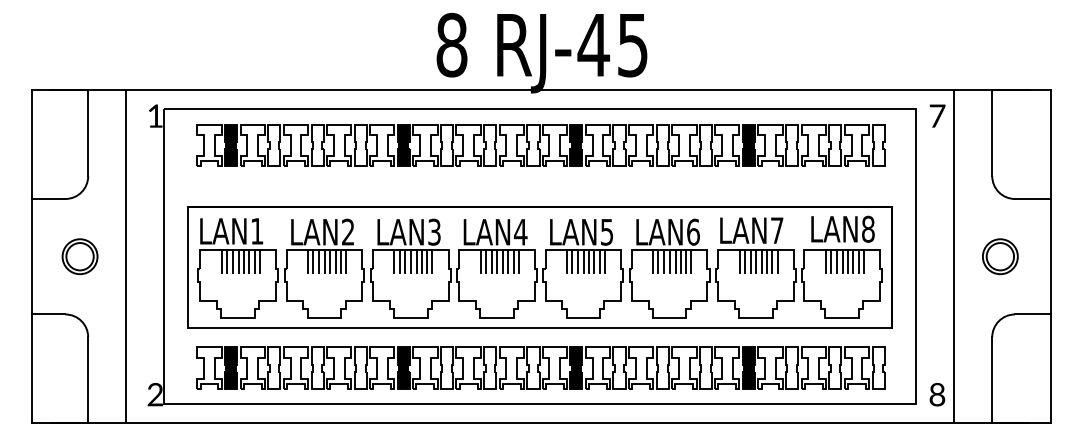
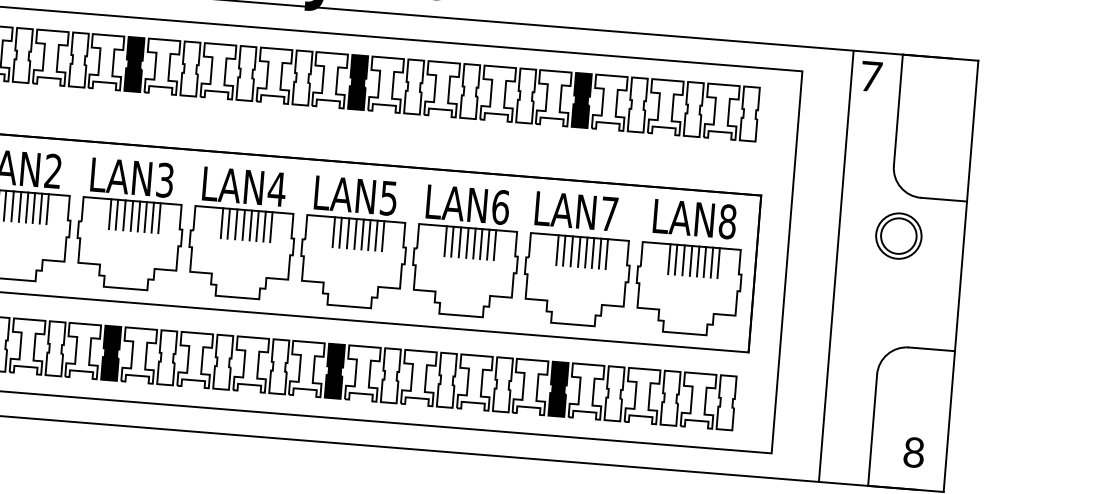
text: (937, 115) -> (871, 75), moved
part: (1000, 256) -> (899, 235), moved
text: (937, 394) -> (914, 452), moved

